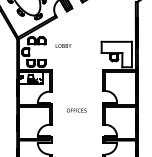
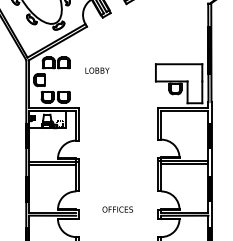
text: (76, 110) -> (117, 209), moved

